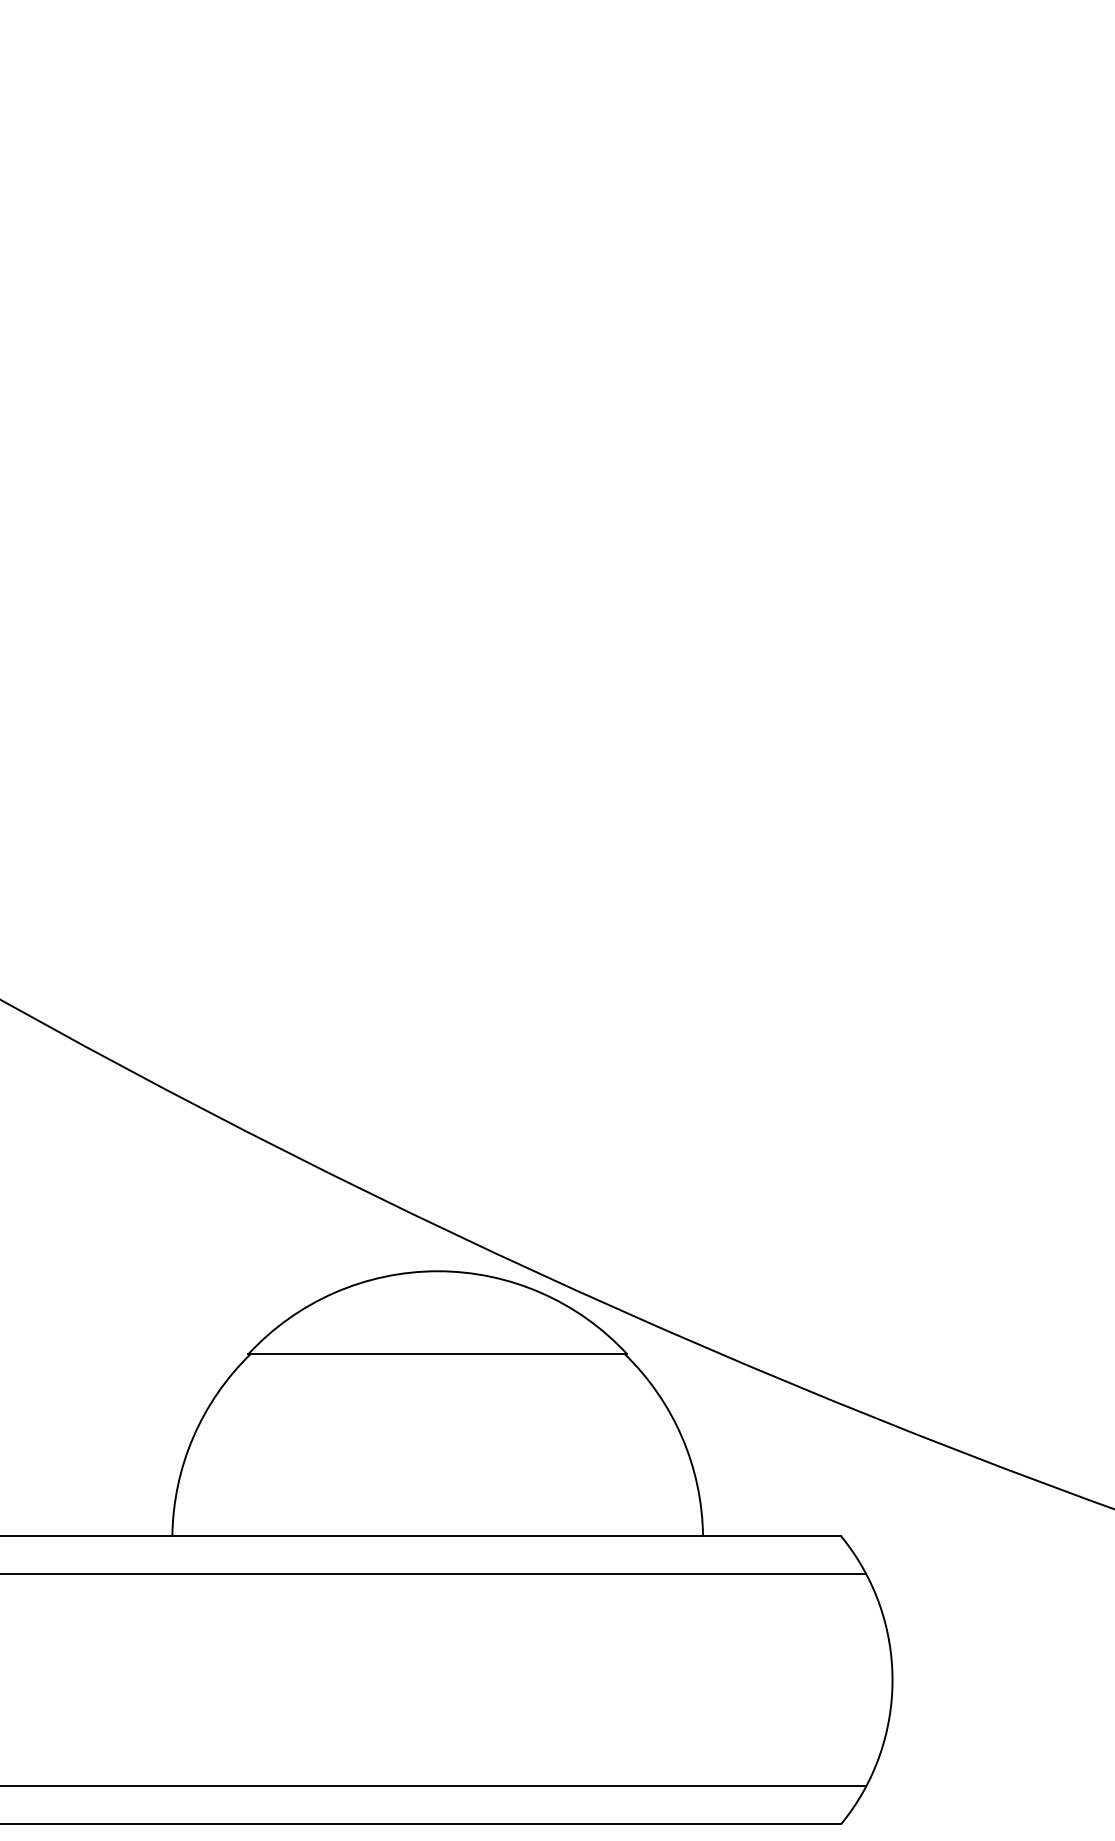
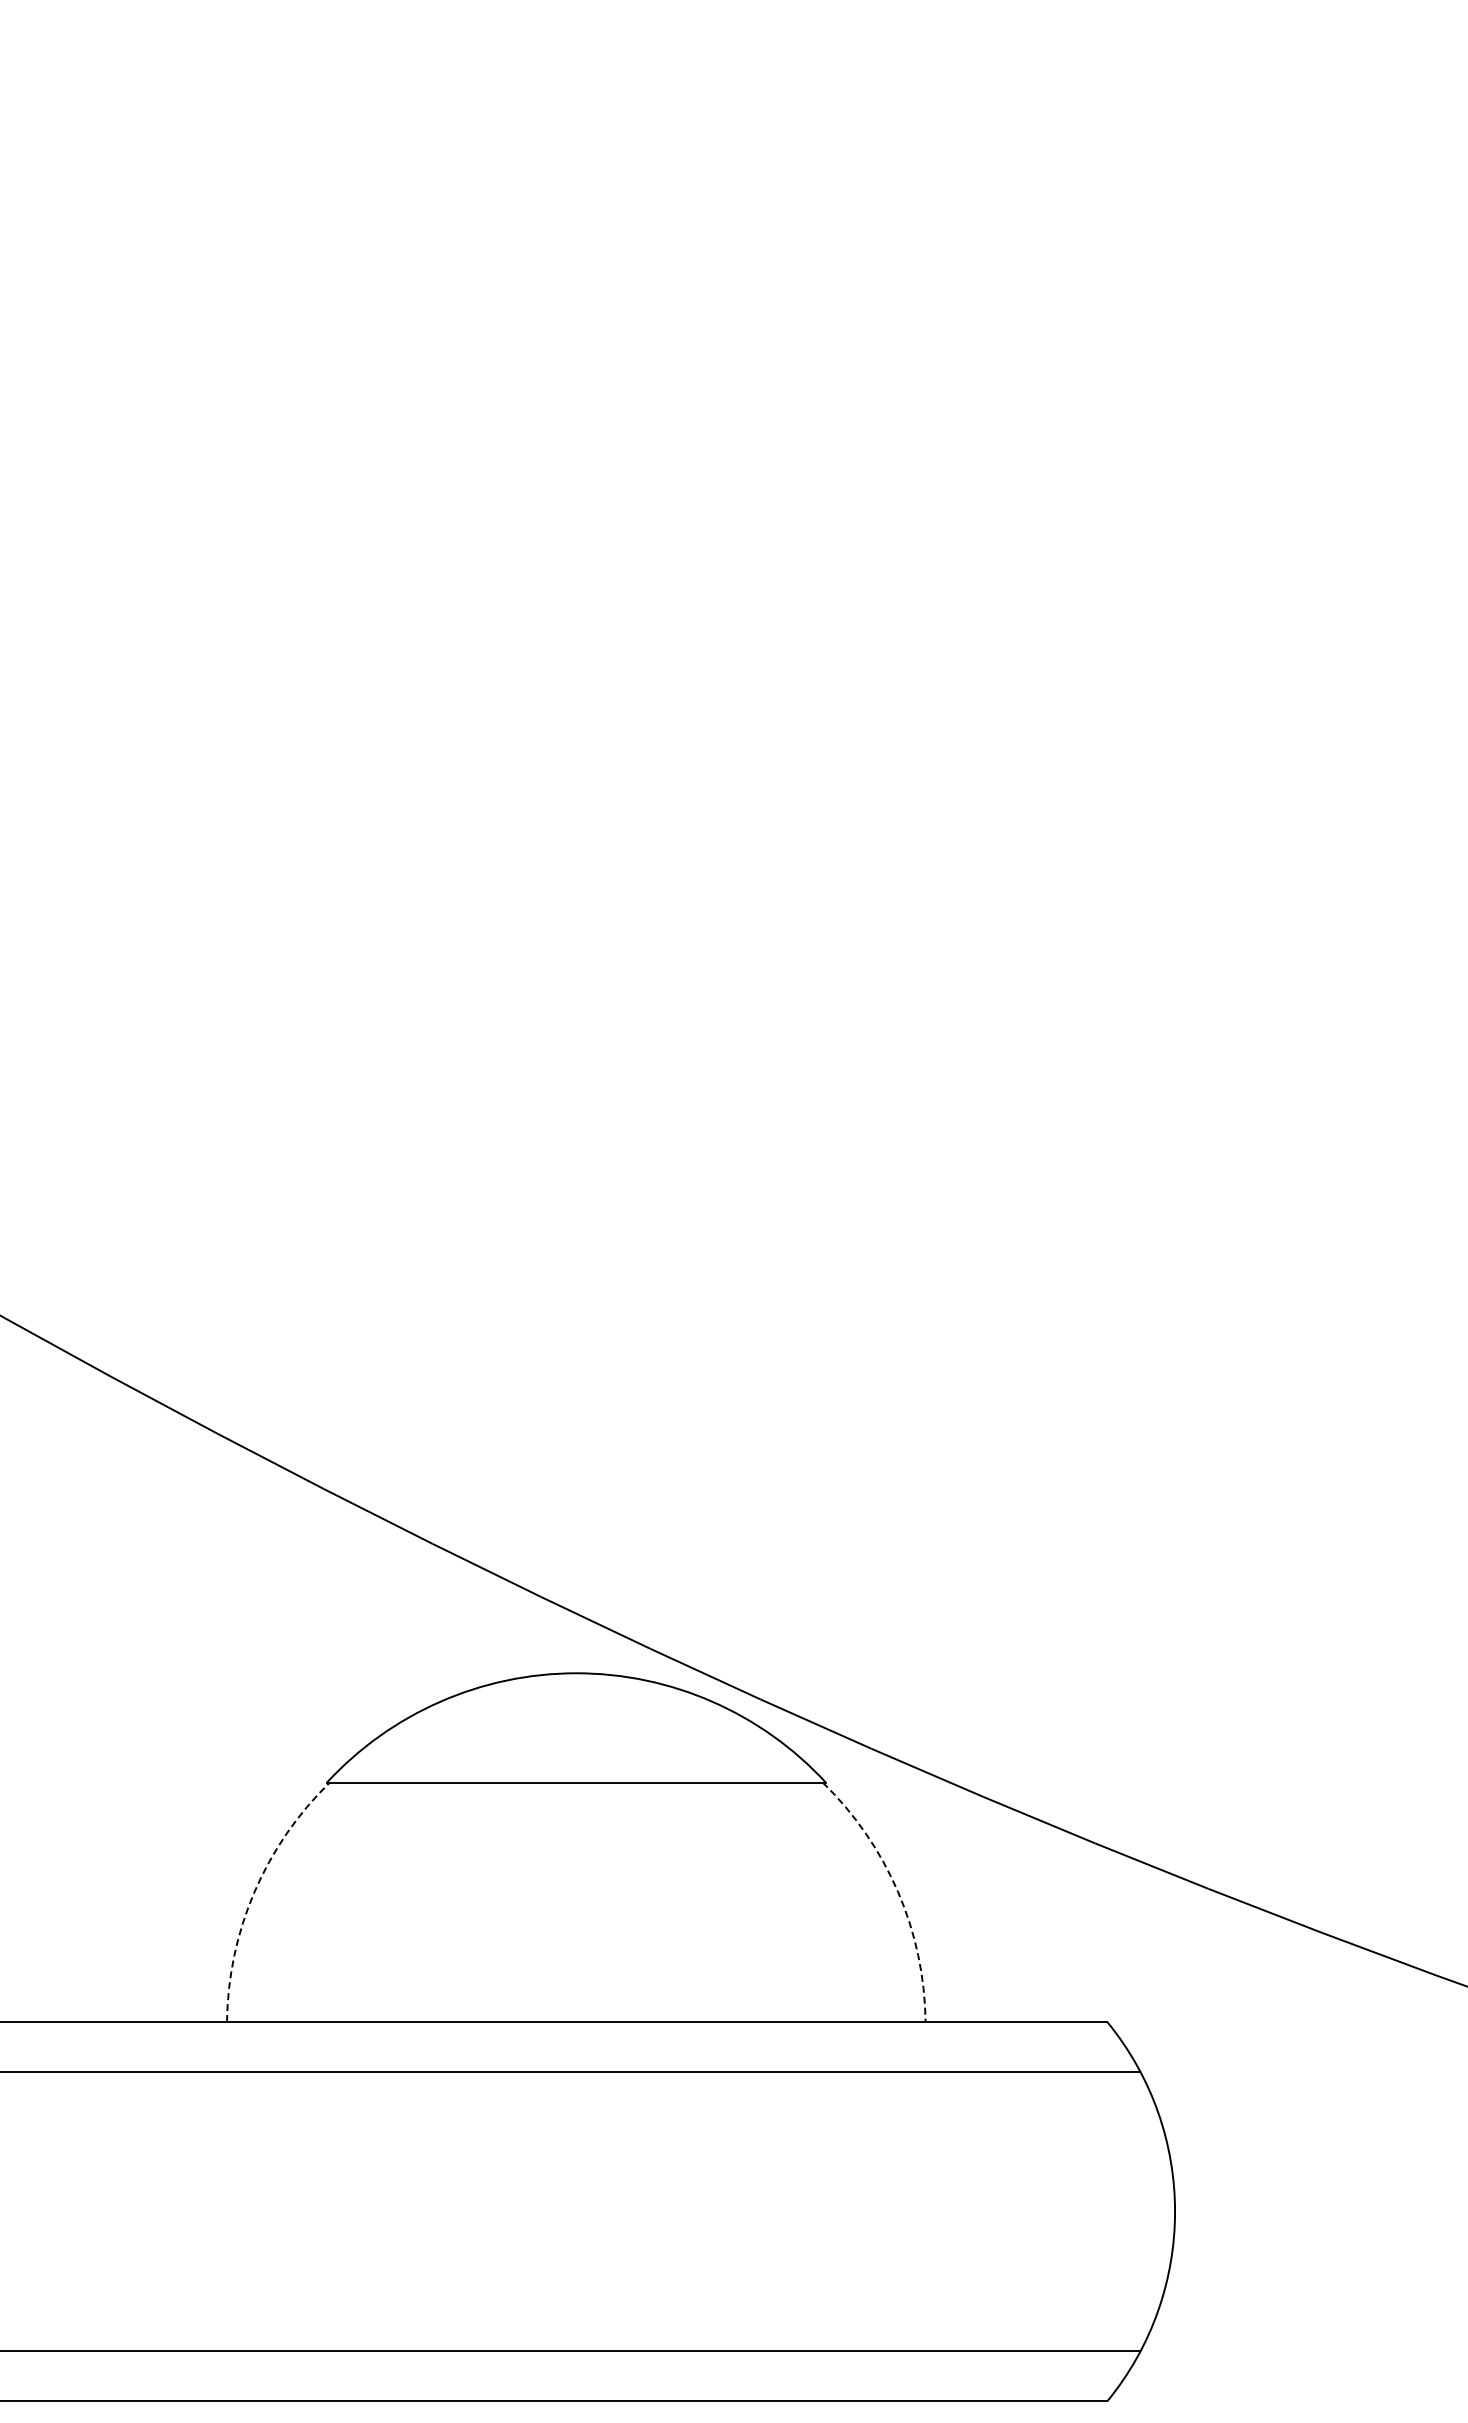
arc: (193, 1437) -> (254, 1892), solid -> dashed
arc: (682, 1437) -> (898, 1892), solid -> dashed

